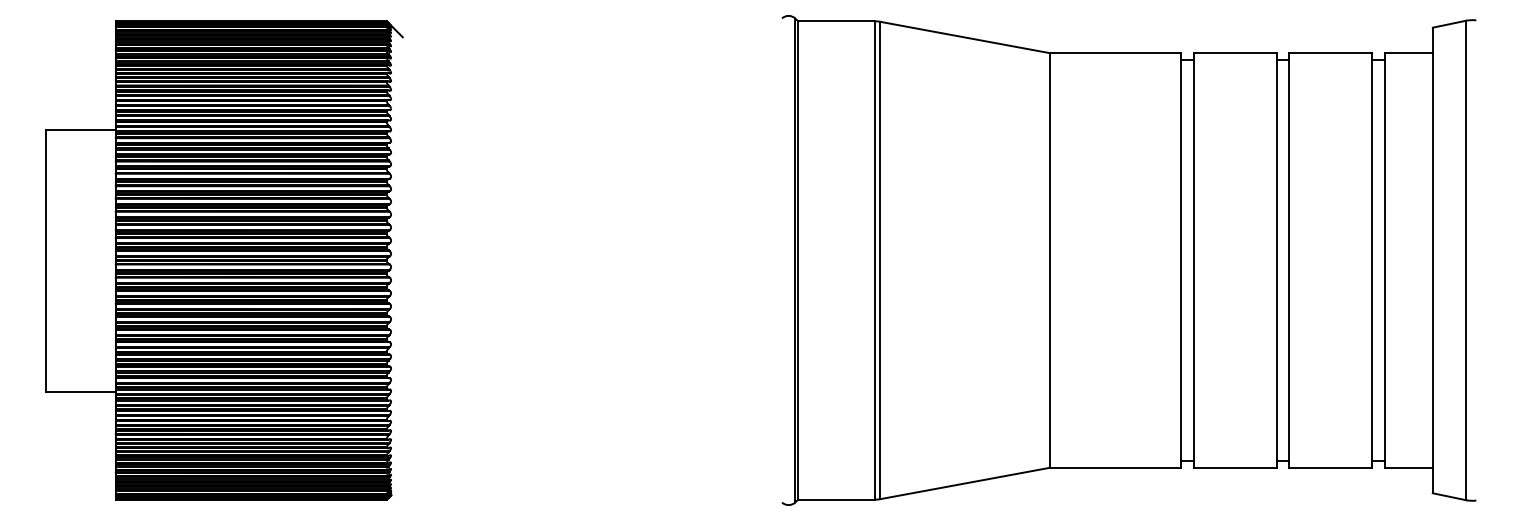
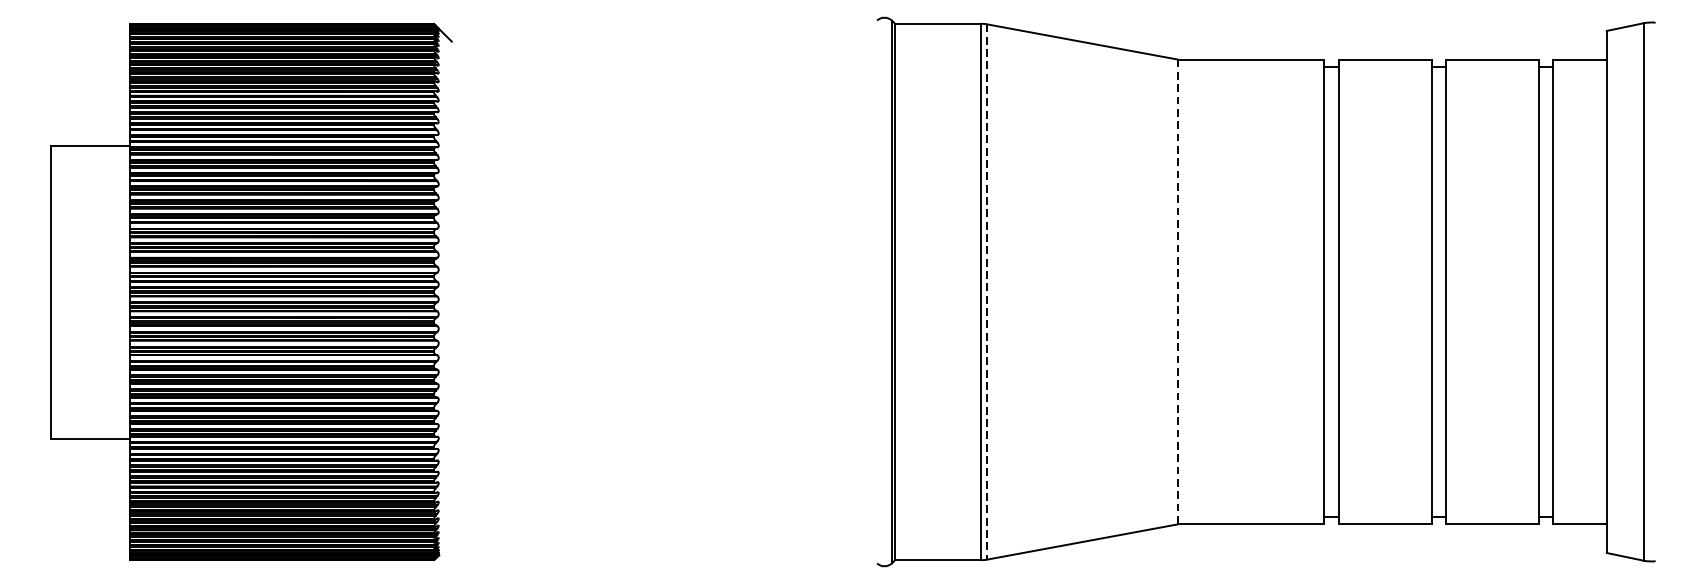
line: (880, 260) -> (987, 292), solid -> dashed
line: (1050, 260) -> (1178, 292), solid -> dashed

